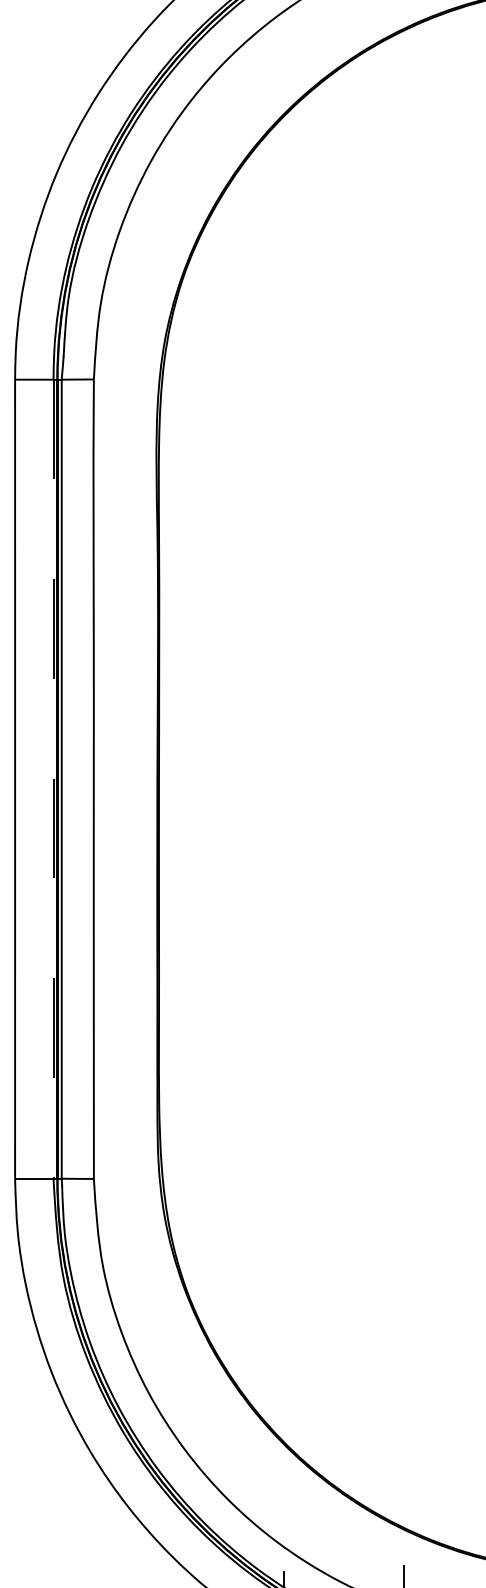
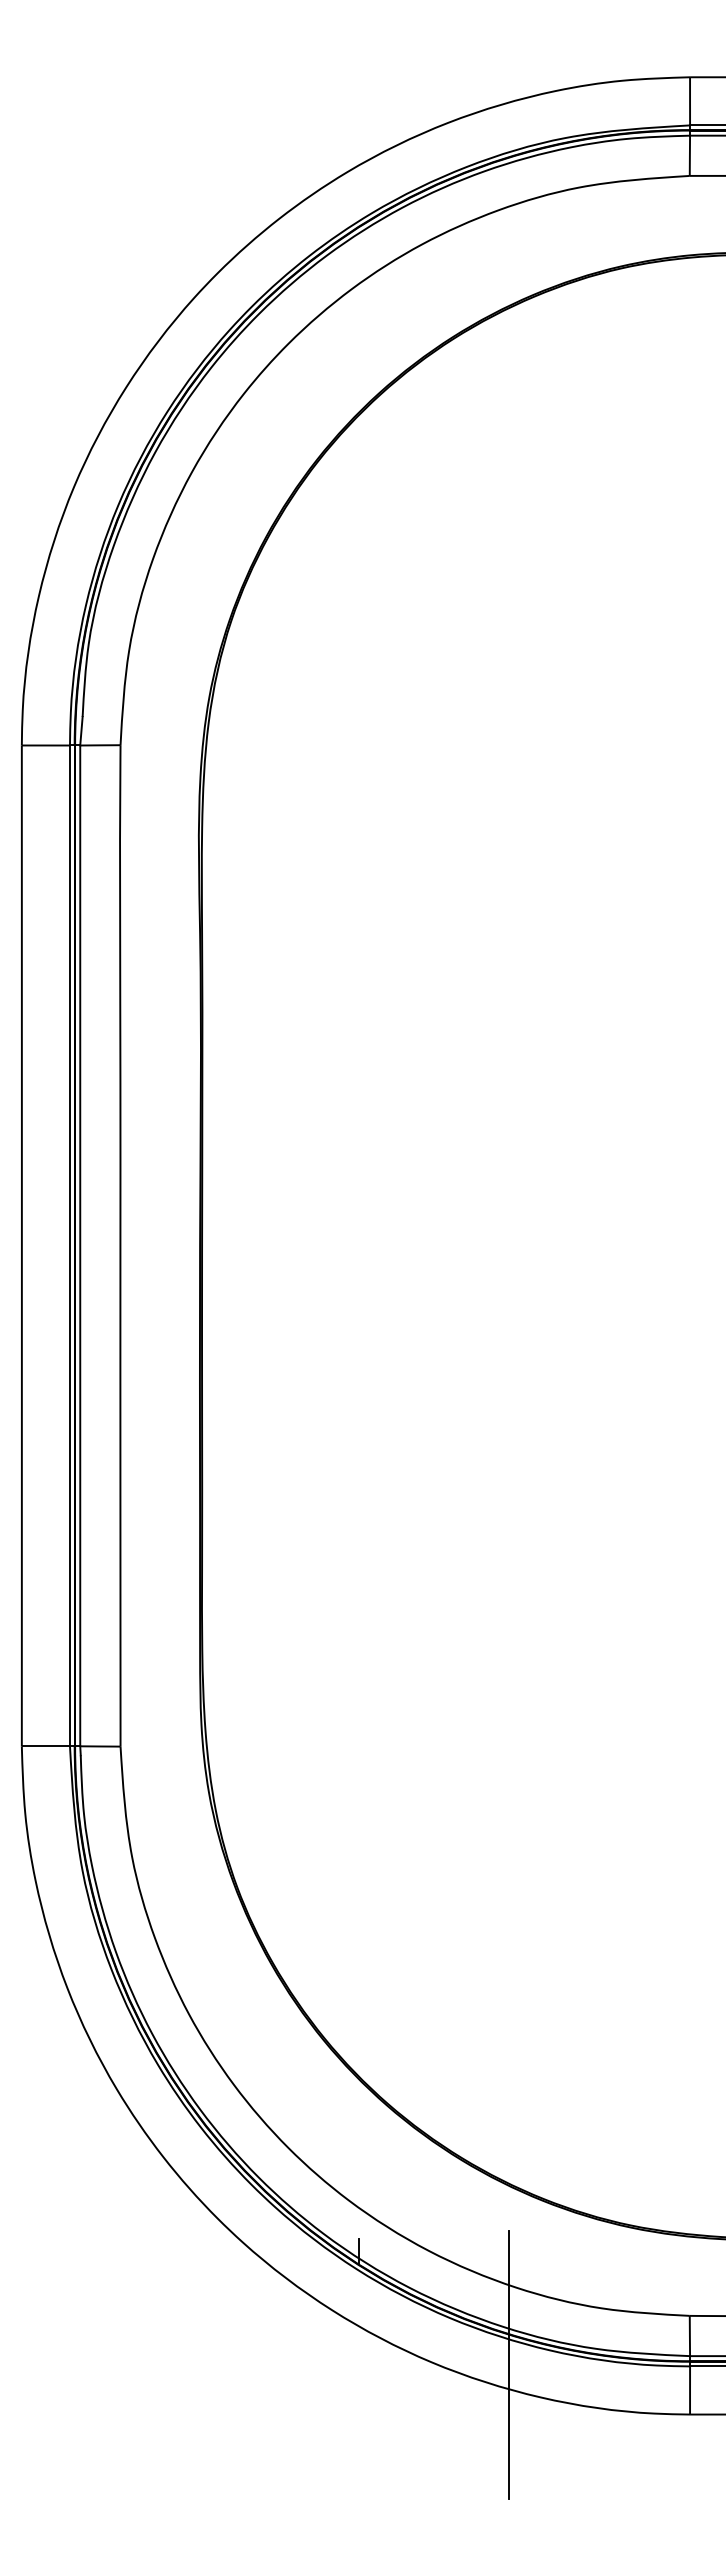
line: (53, 778) -> (69, 1245), dashed -> solid

